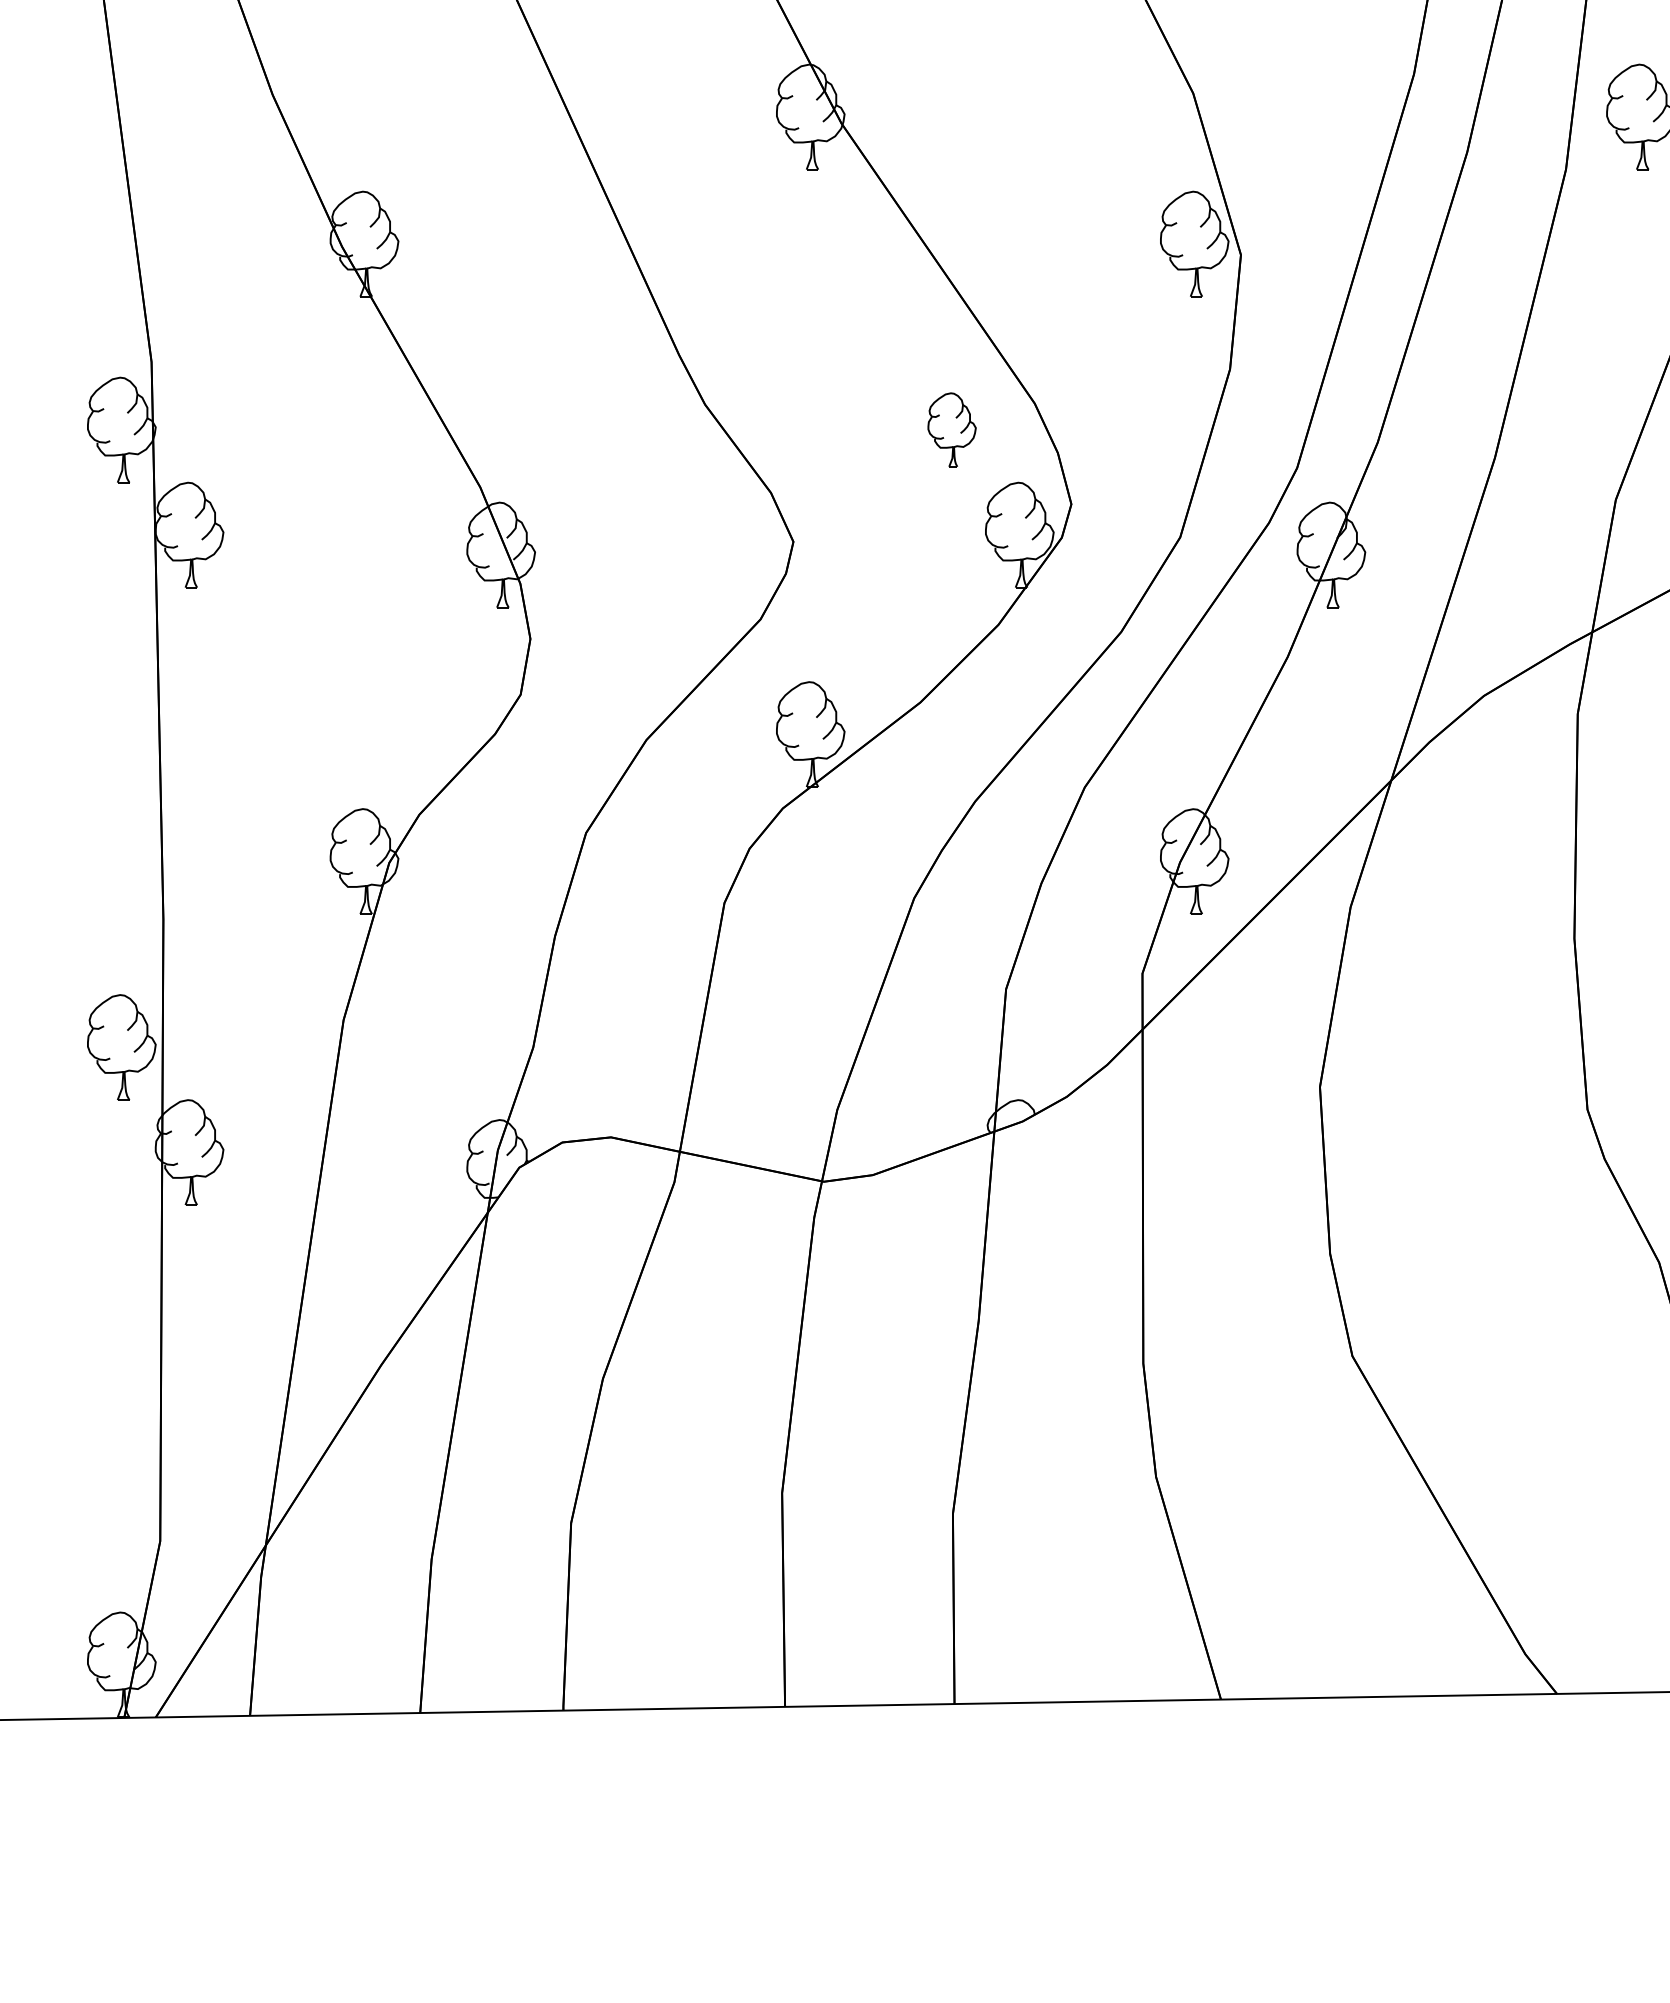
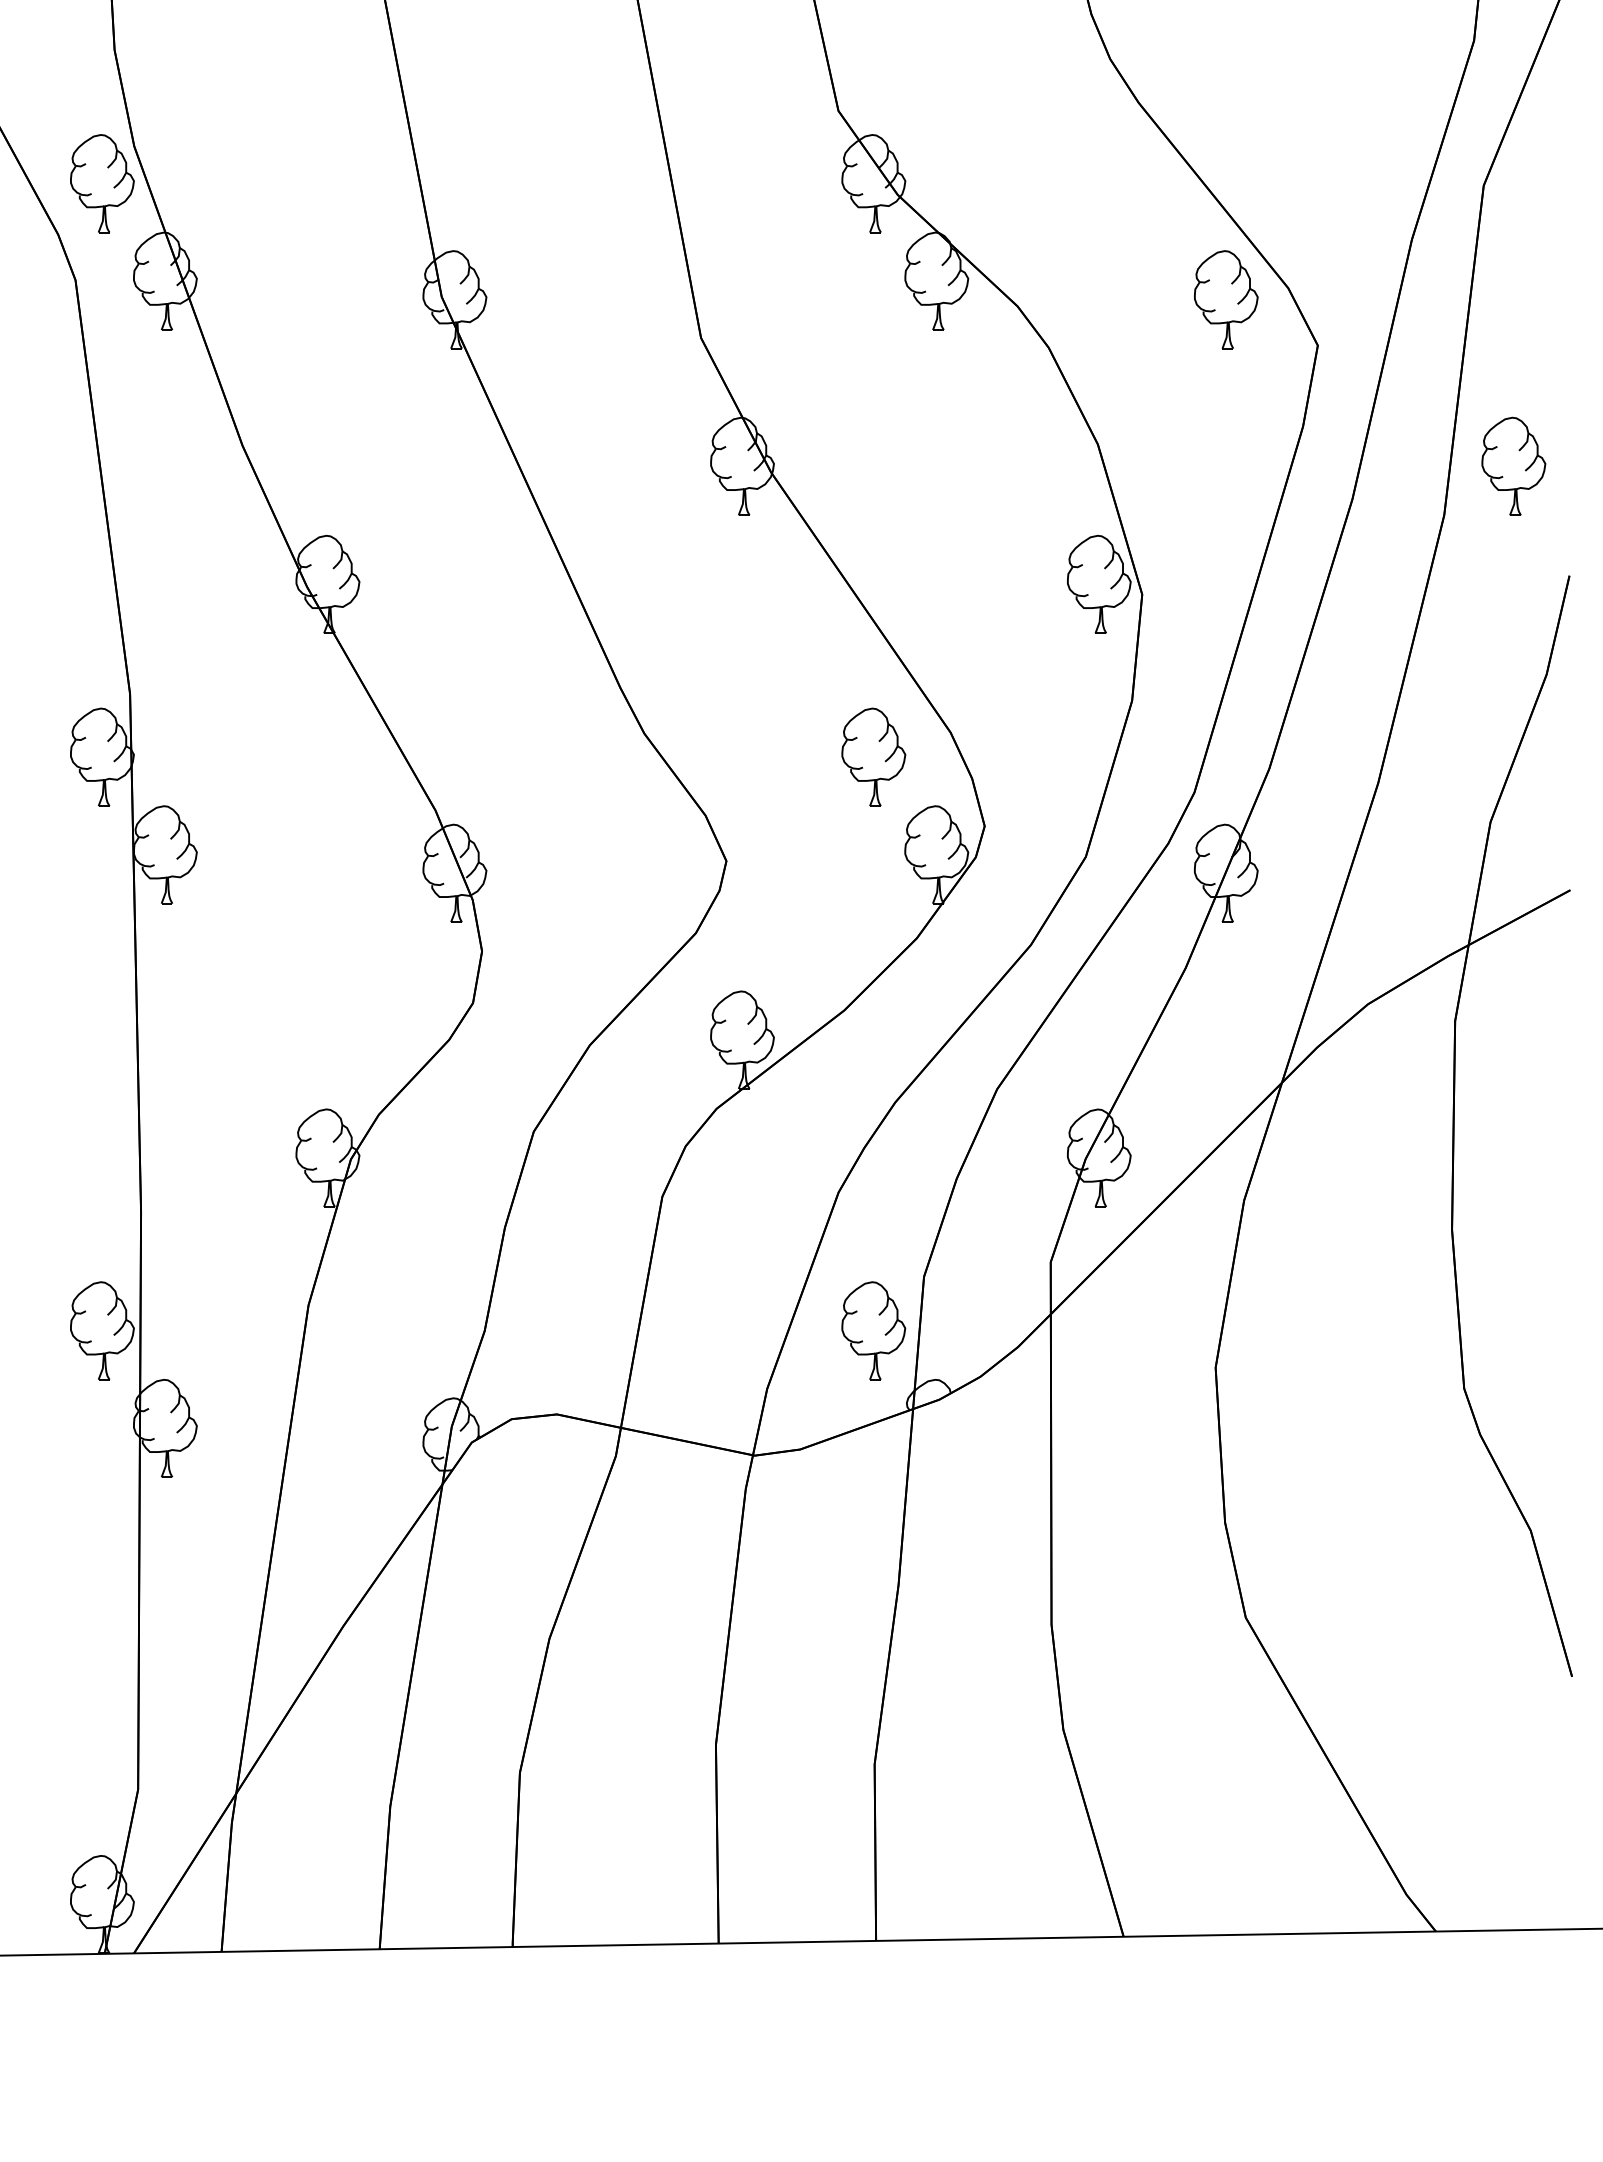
part: (951, 429) -> (873, 756), size x1.43
part: (951, 1047) -> (873, 1330), added

